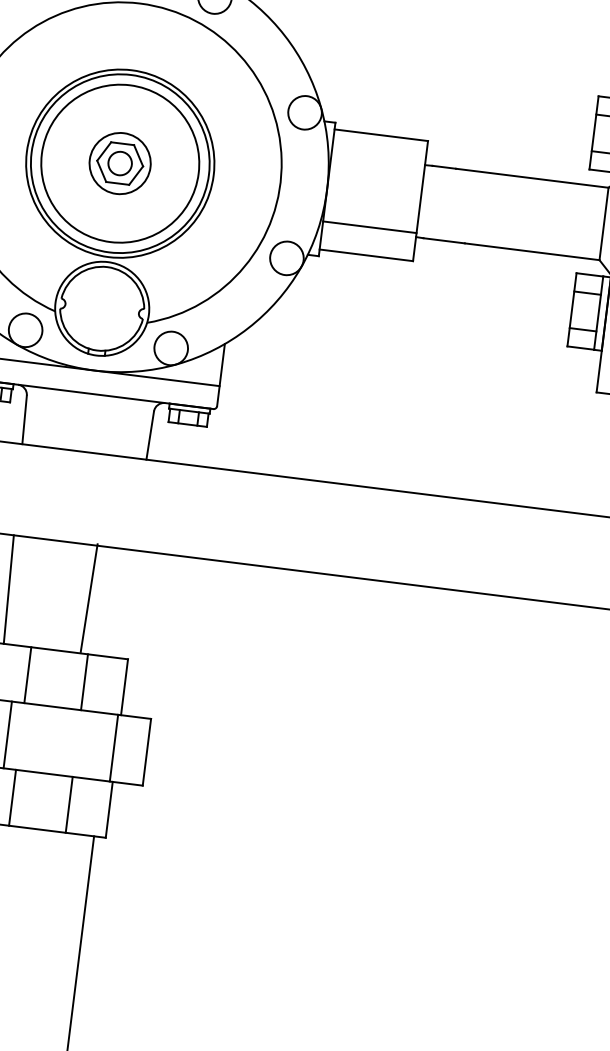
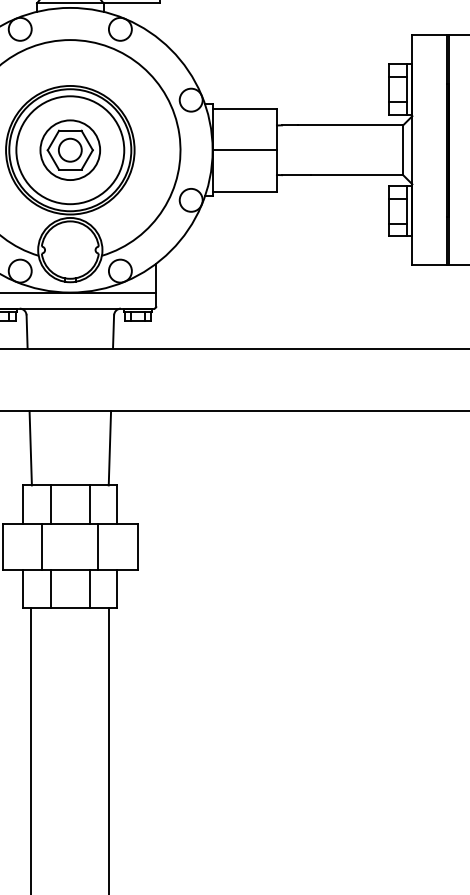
part: (119, 162) -> (69, 149), size x1.43
line: (369, 227) -> (244, 150), moved
line: (88, 598) -> (109, 448), moved
line: (114, 747) -> (98, 546), moved

